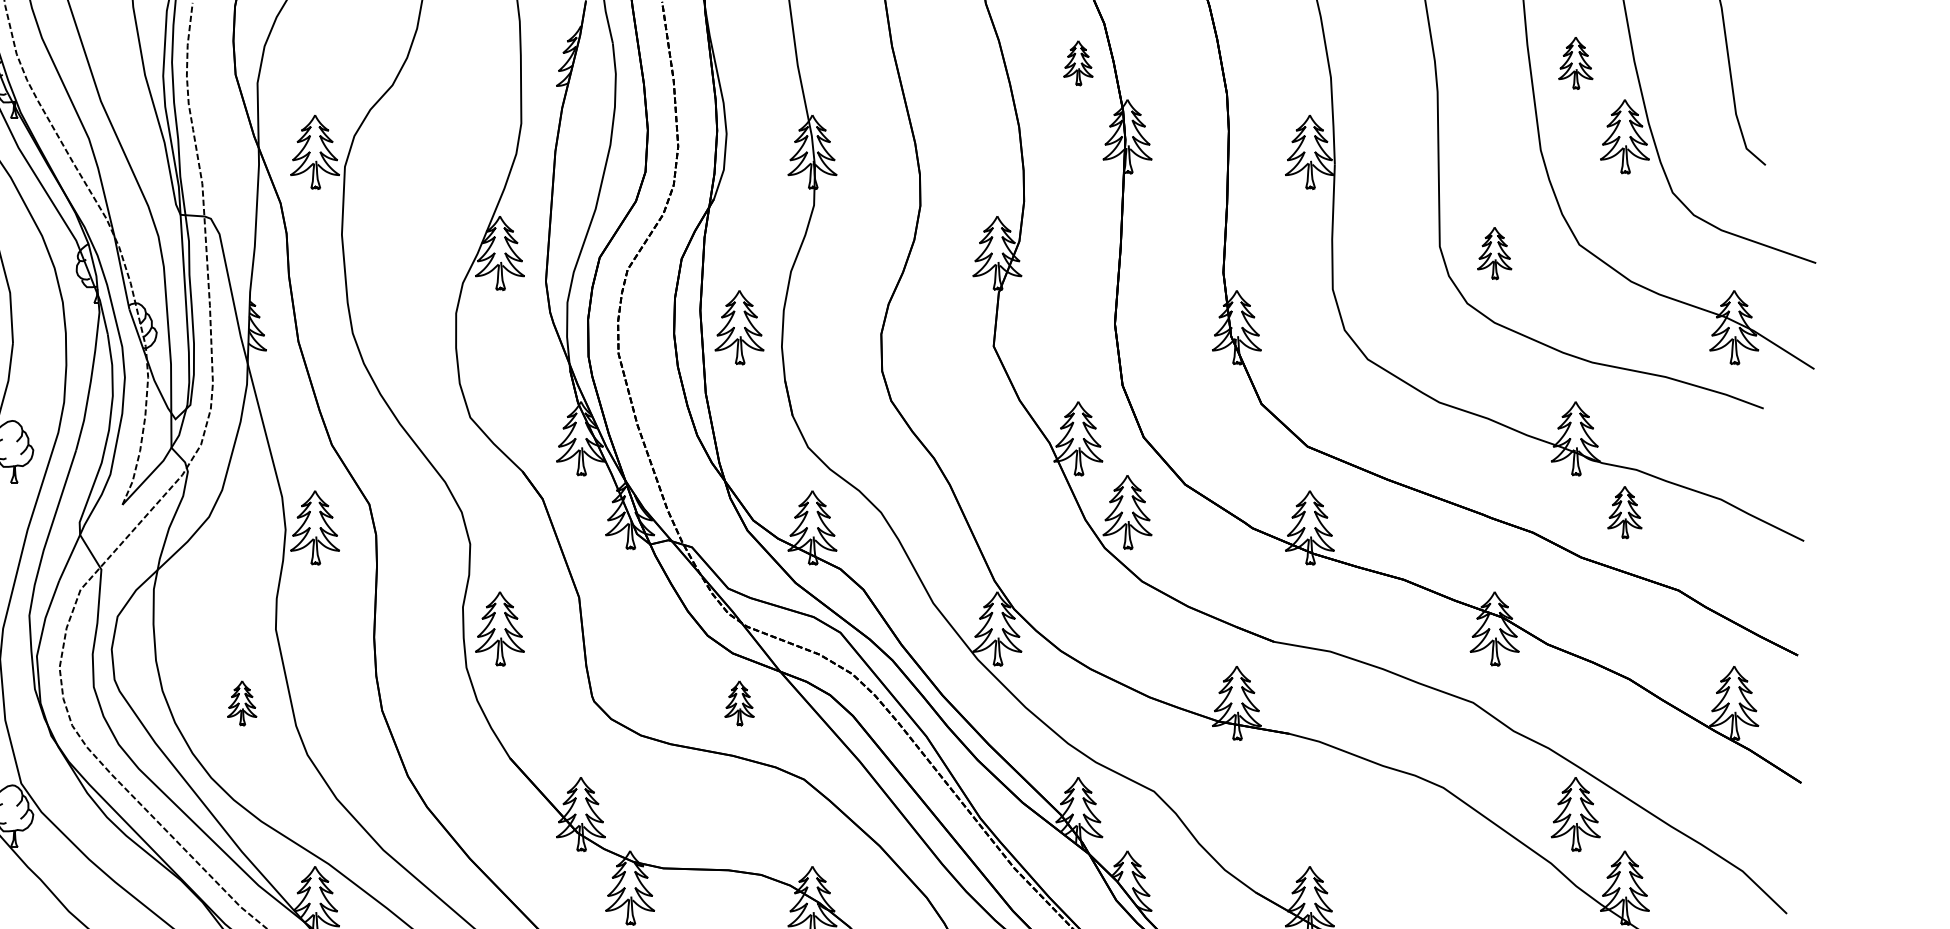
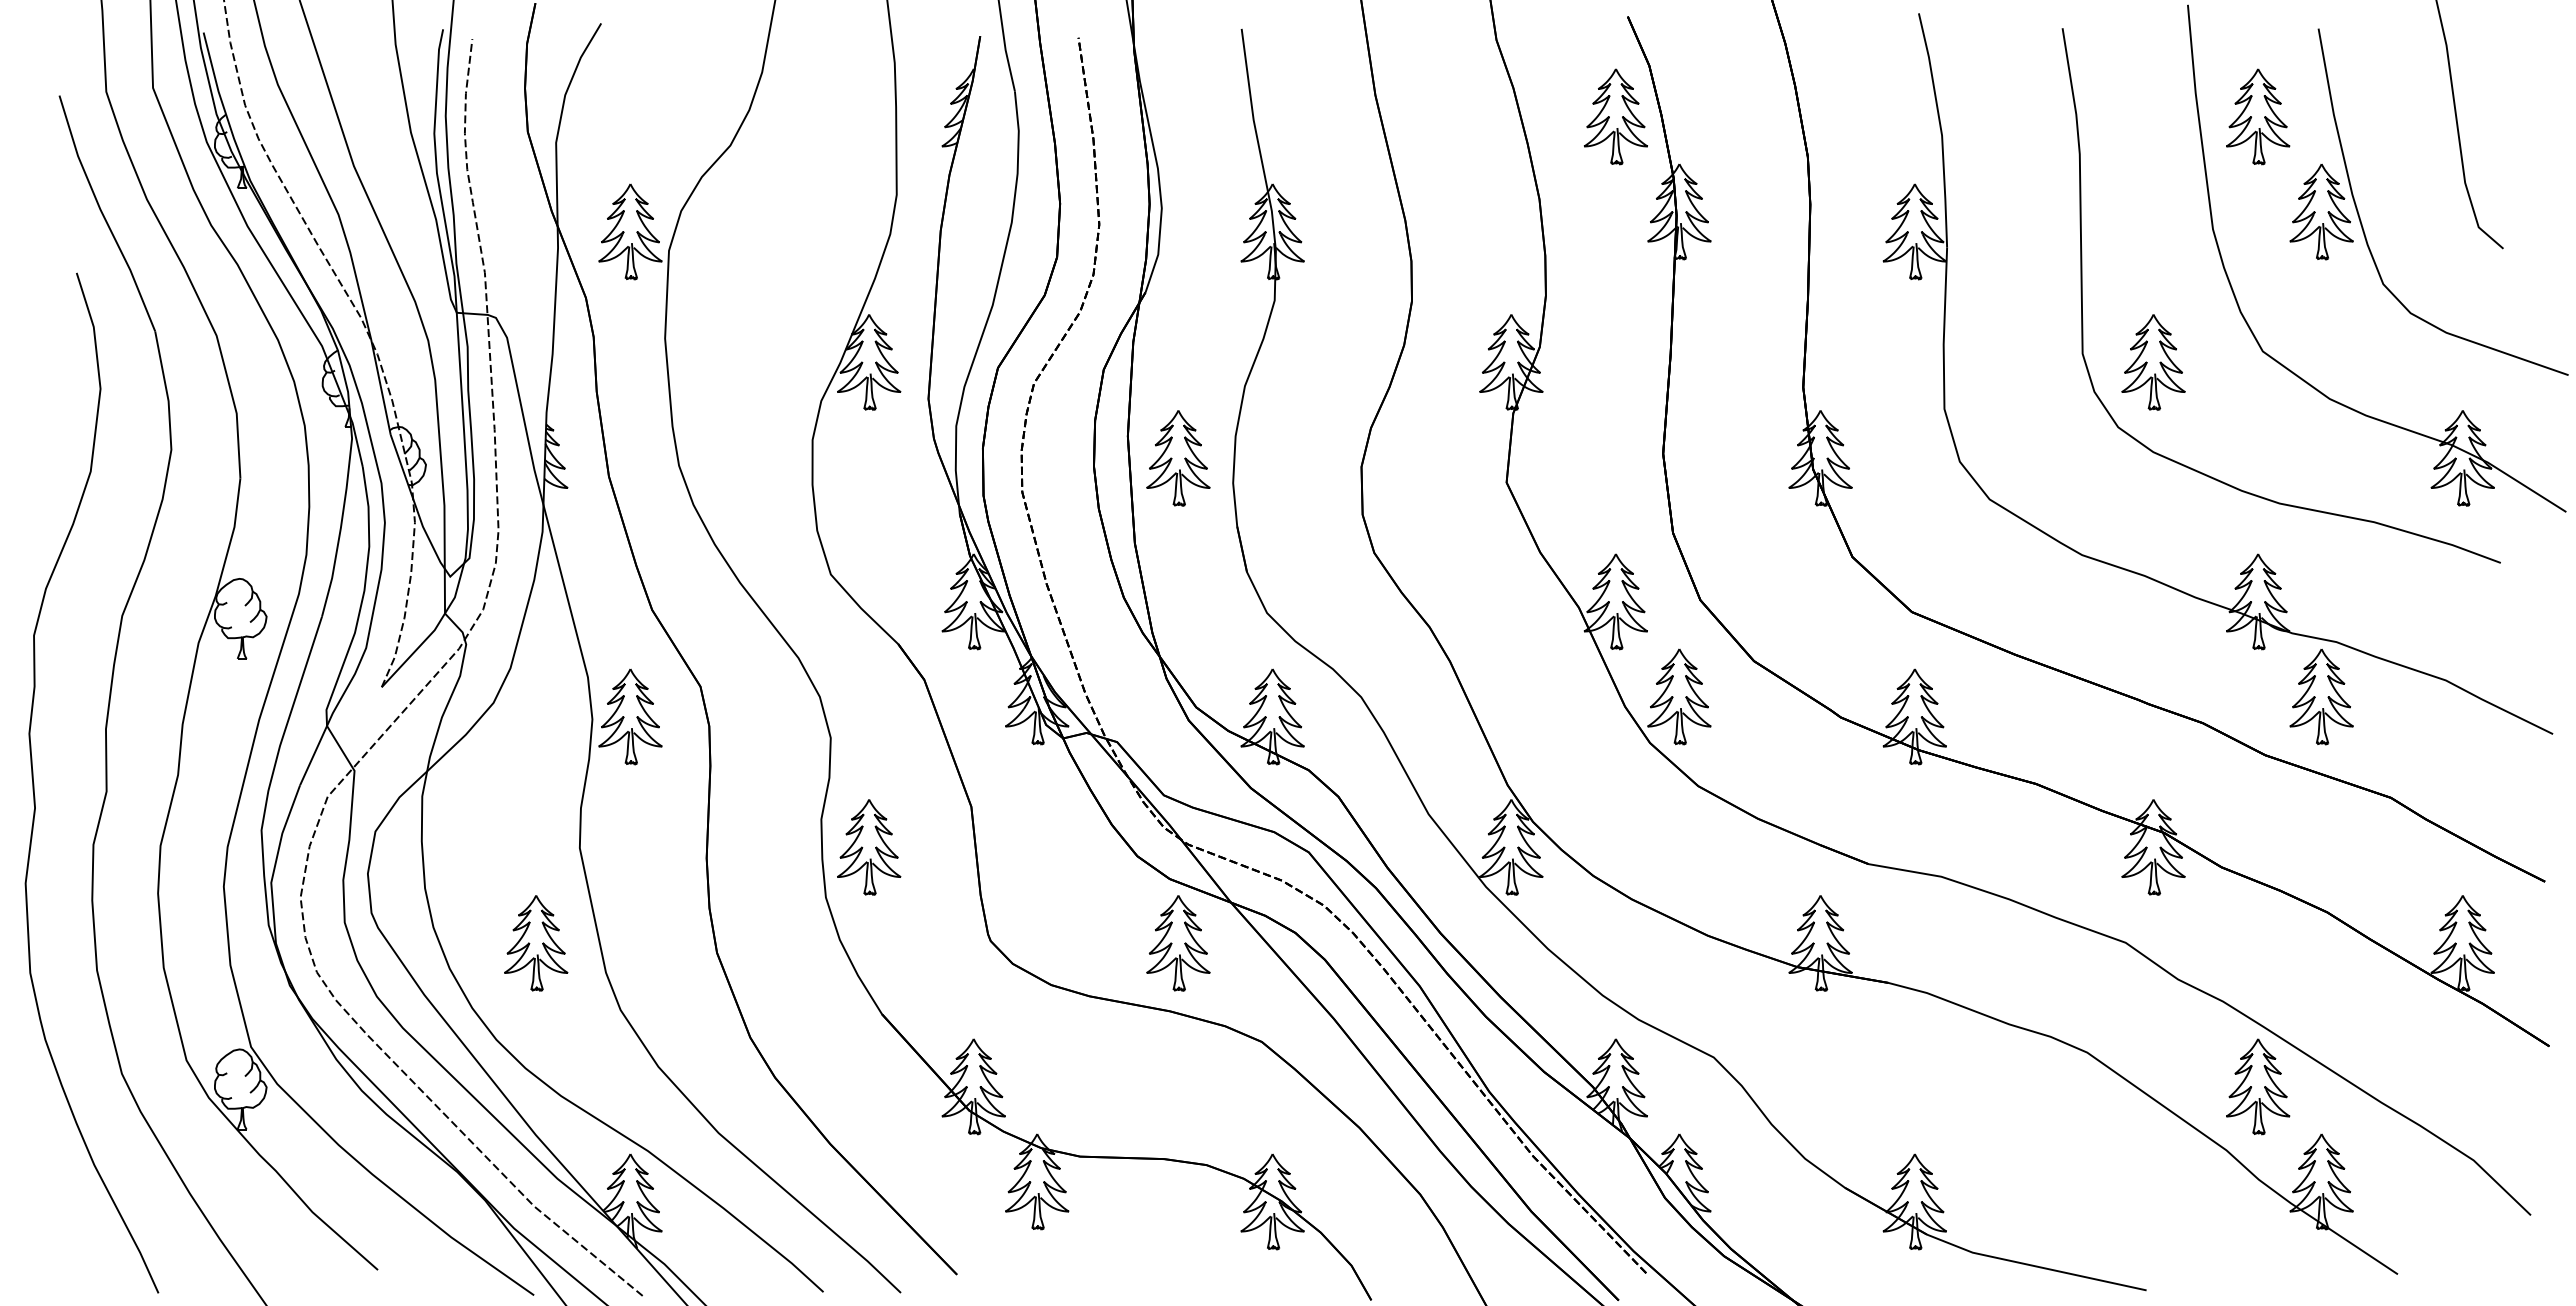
part: (1078, 62) -> (1615, 116), size x1.67
part: (1576, 62) -> (2258, 116), size x1.43
part: (1494, 253) -> (2153, 362), size x1.43
part: (1624, 512) -> (2321, 696), size x1.43
part: (242, 703) -> (536, 943), size x1.67
part: (739, 703) -> (1178, 943), size x1.67

